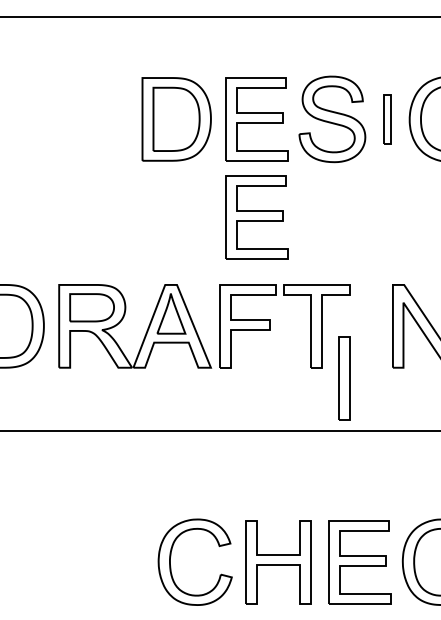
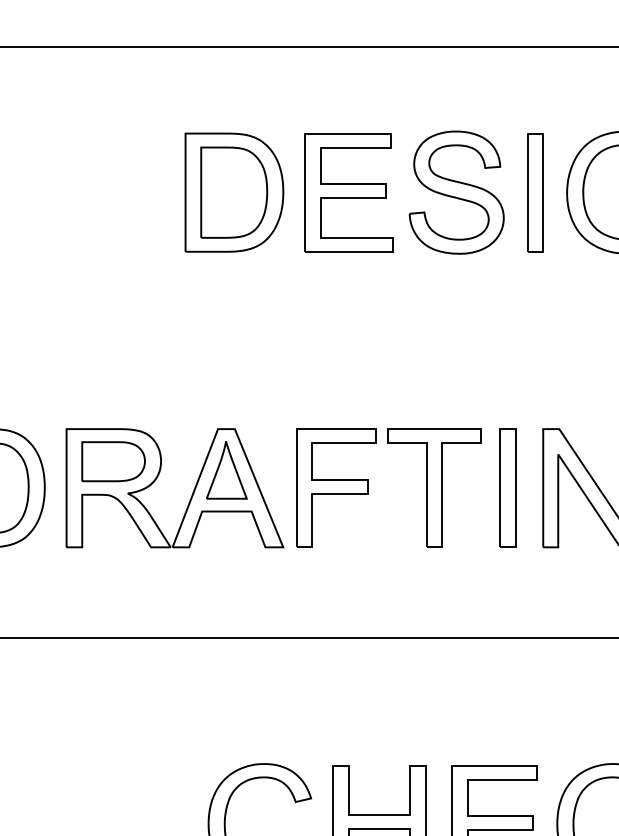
part: (387, 119) -> (535, 192), size x1.67
part: (256, 217) -> (348, 332), removed
part: (344, 378) -> (508, 488), moved

